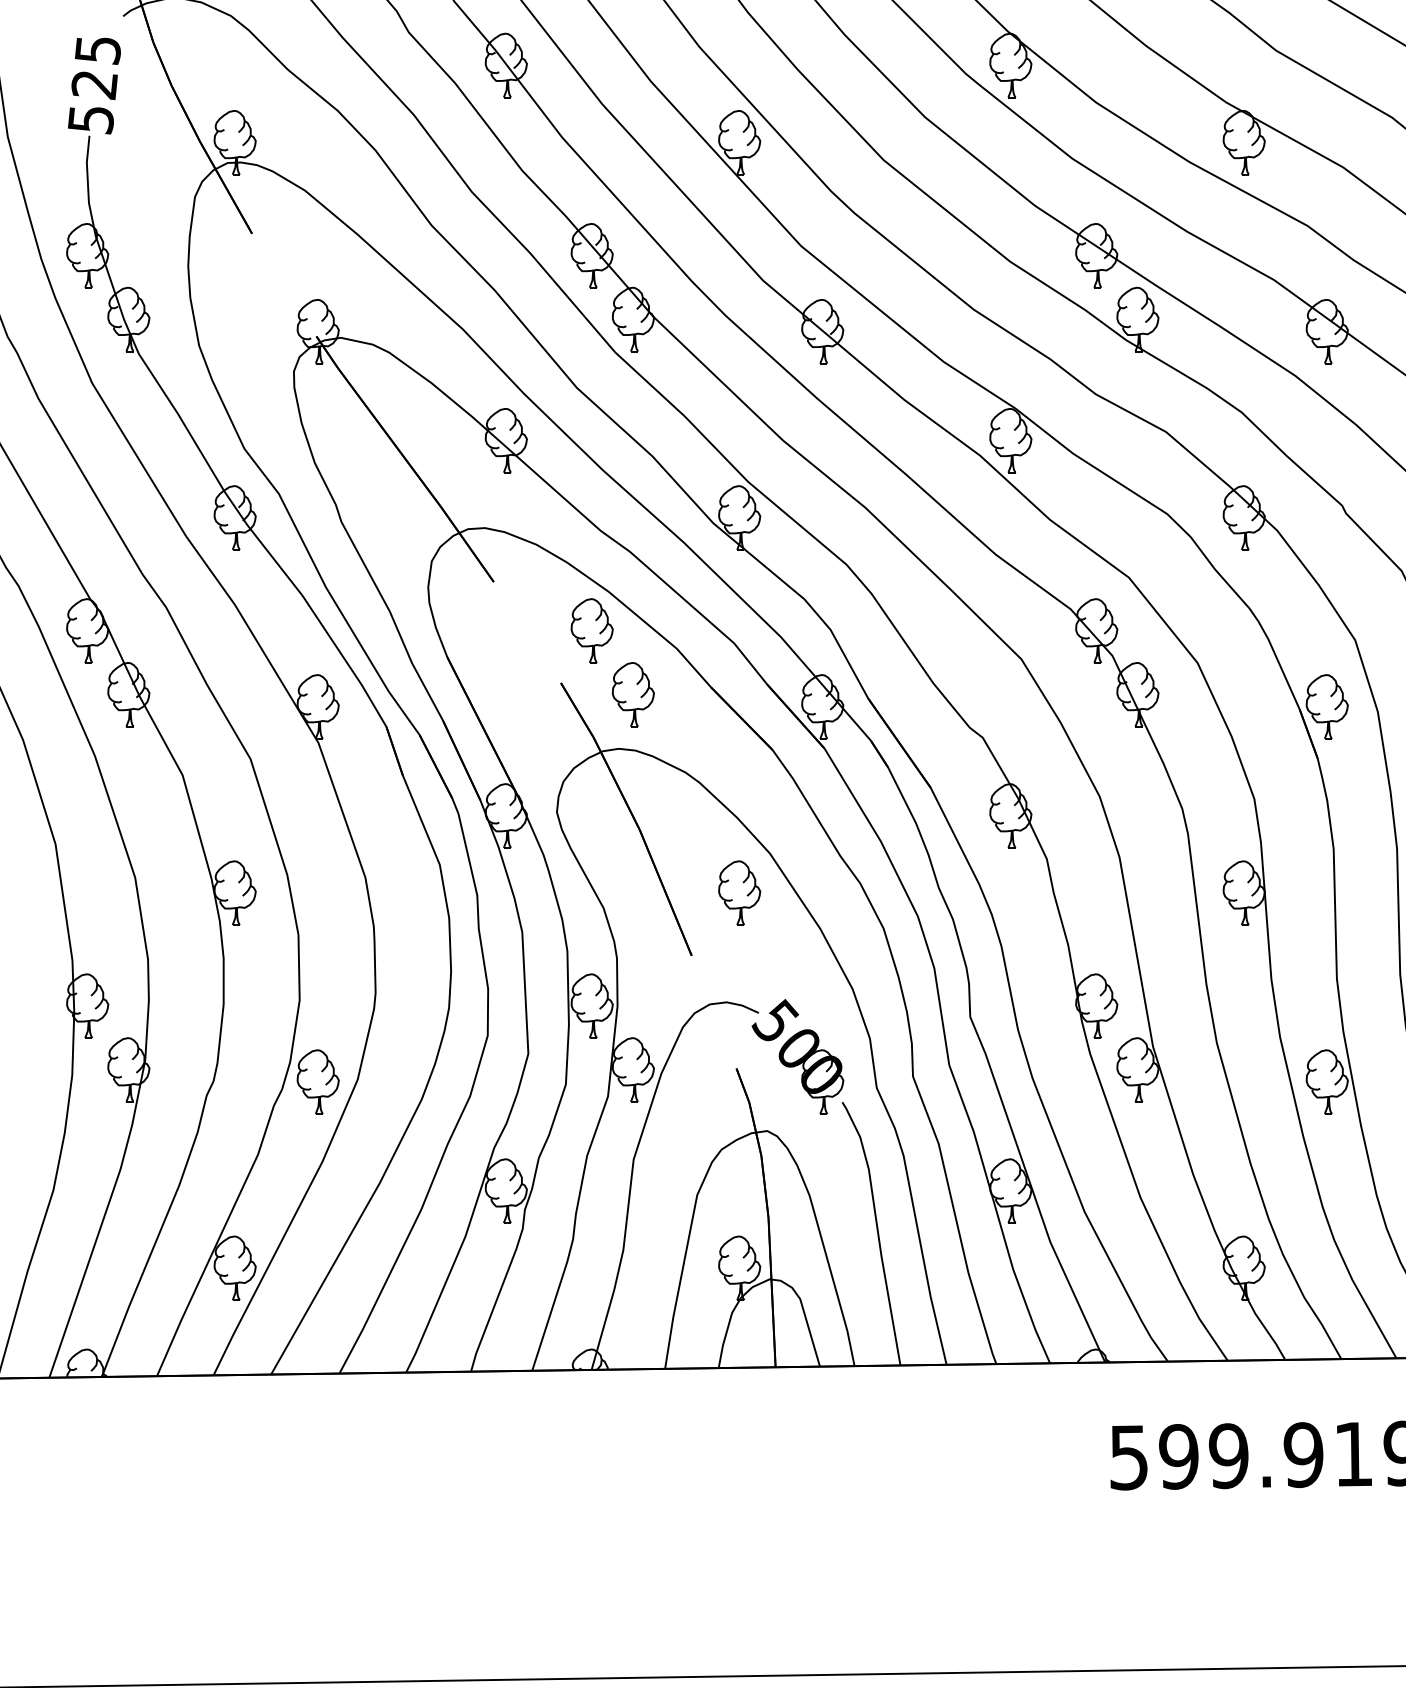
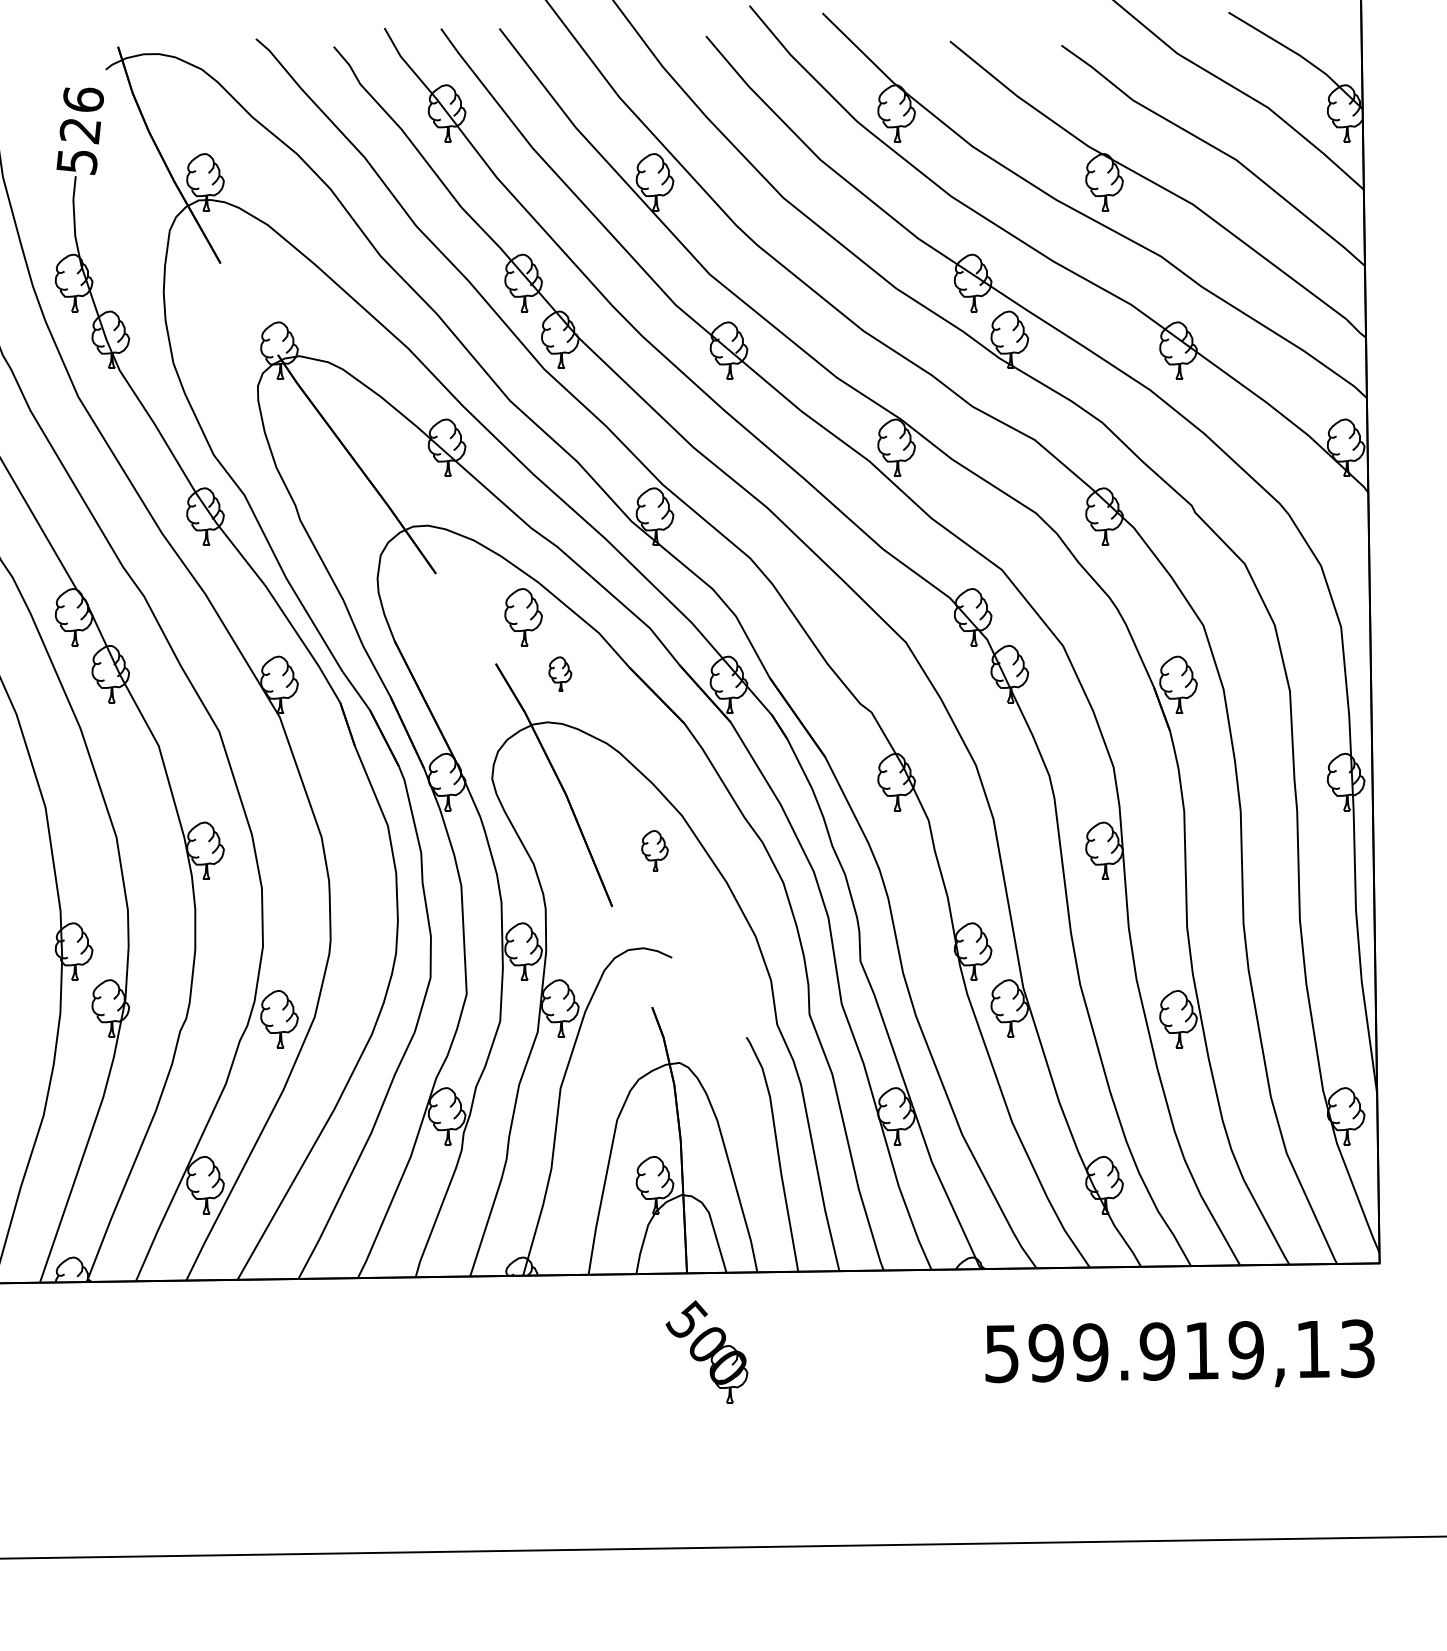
text: (97, 50) -> (82, 100), 525 -> 526
part: (633, 695) -> (560, 674), size x0.6
part: (739, 892) -> (654, 850), size x0.7
part: (797, 1056) -> (706, 1351), moved

